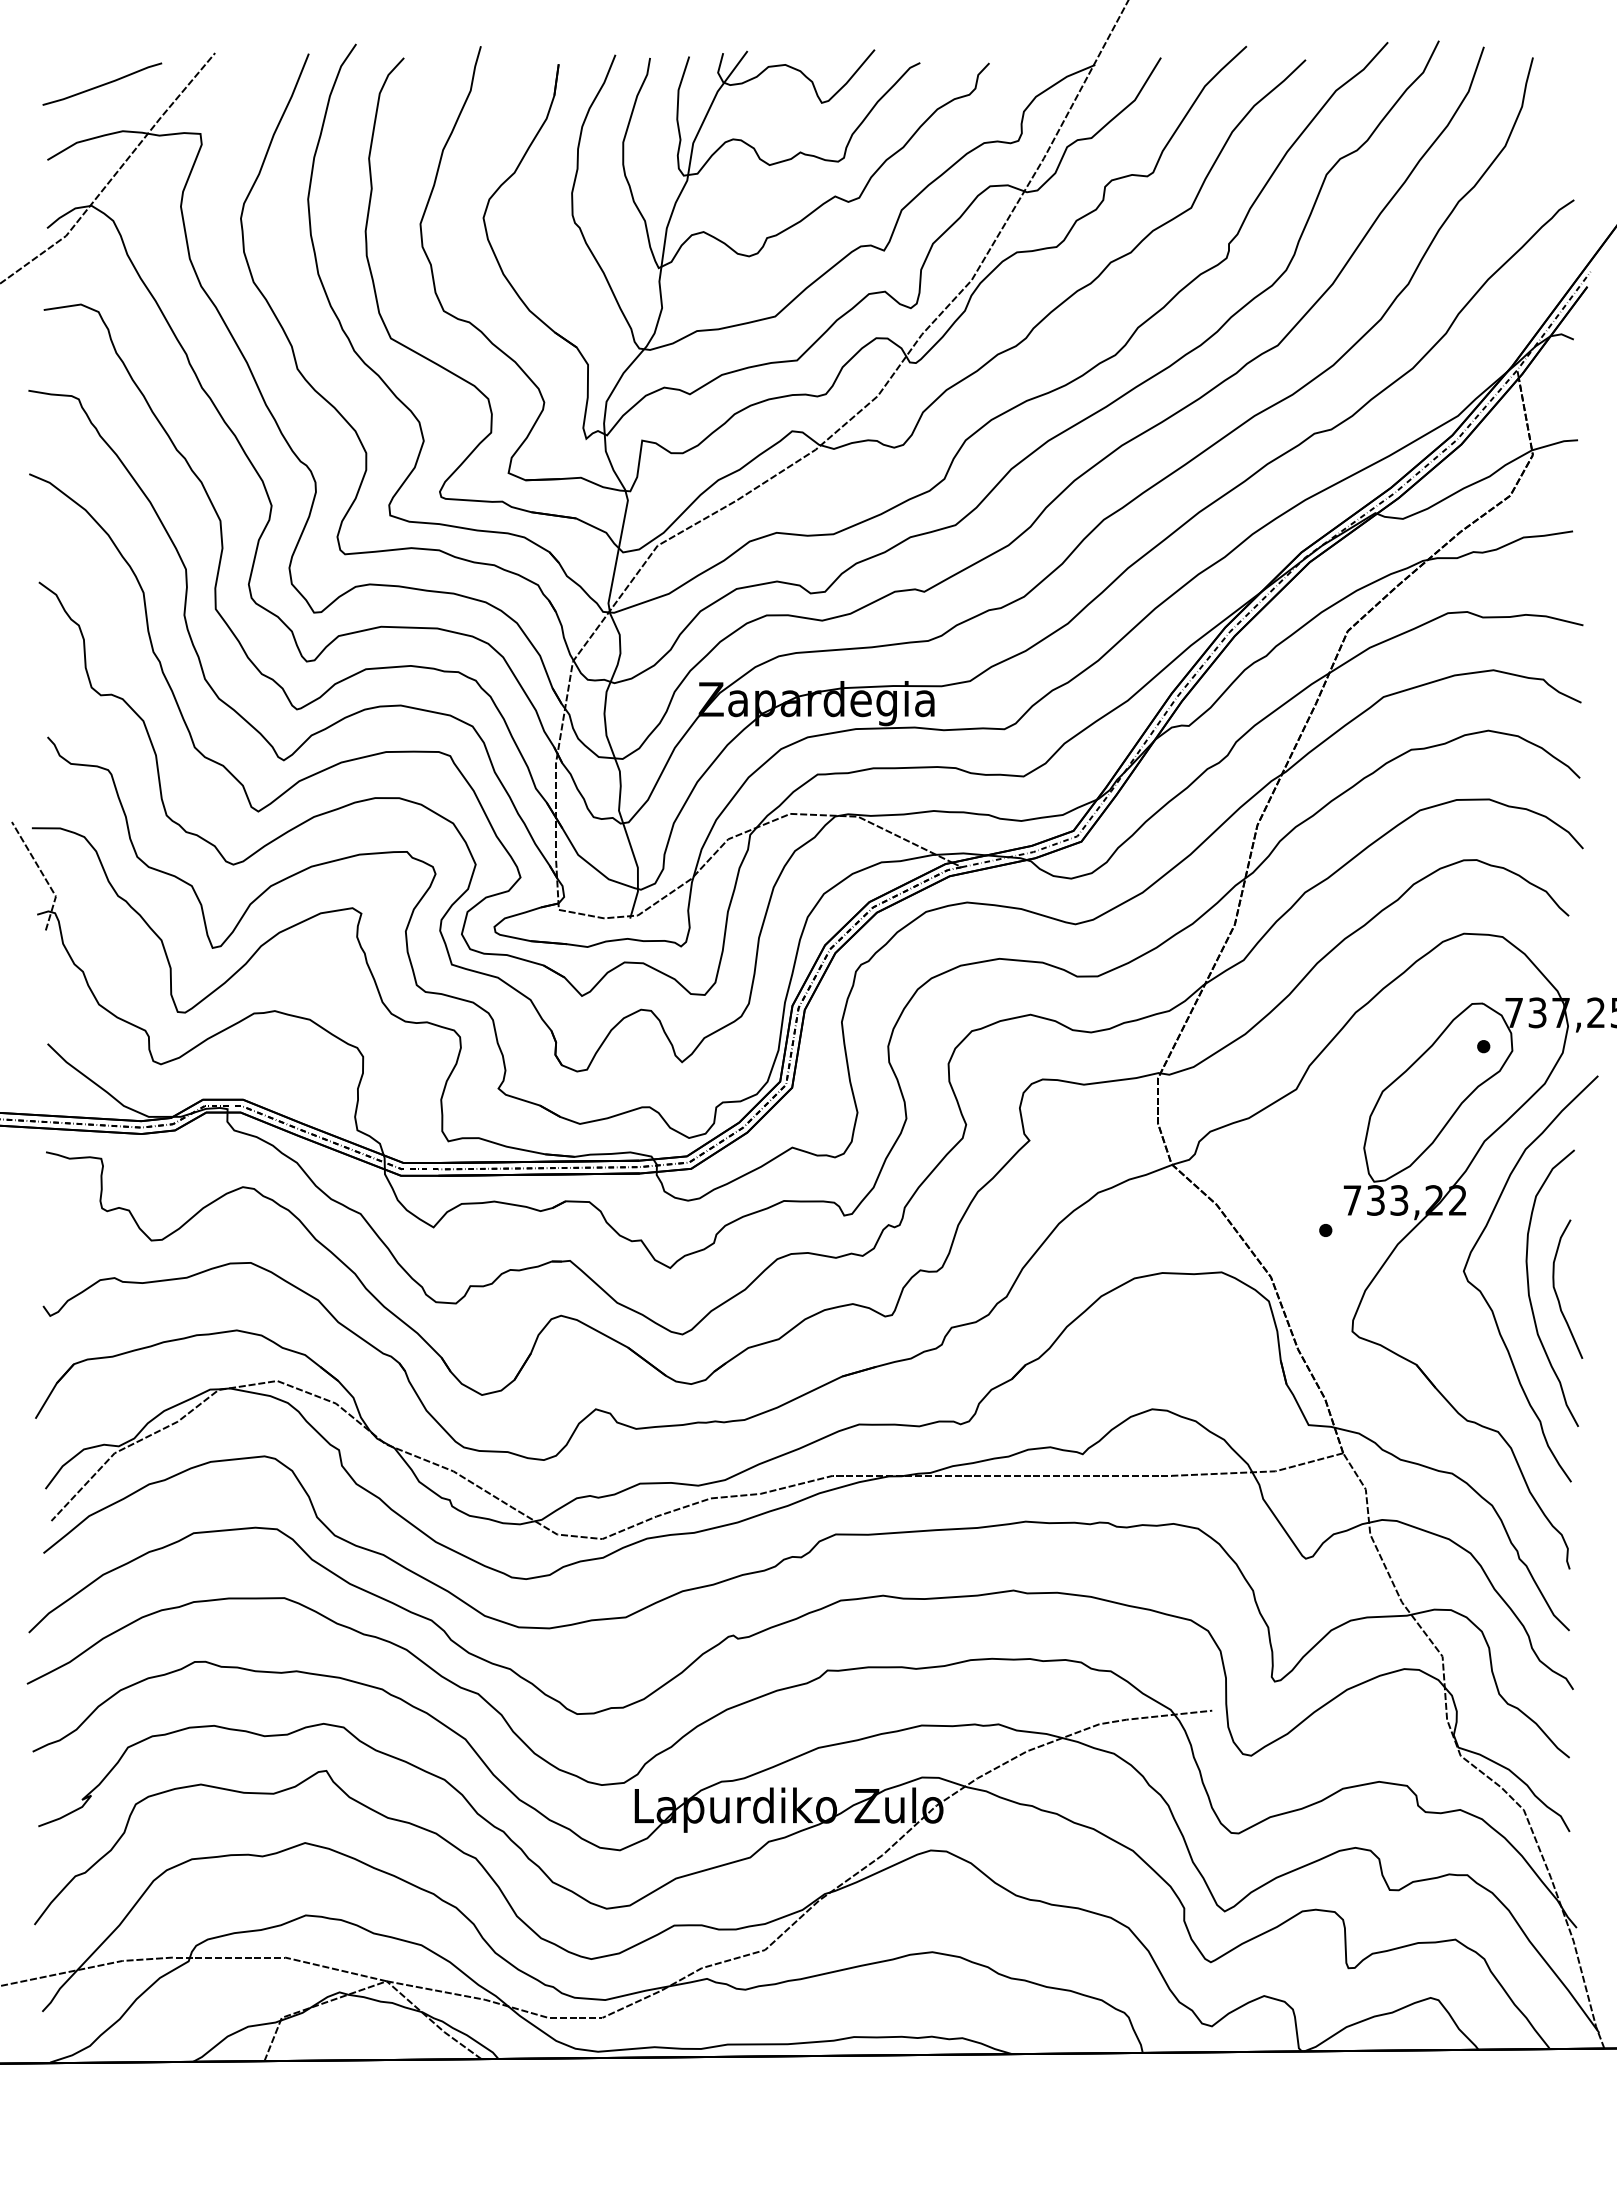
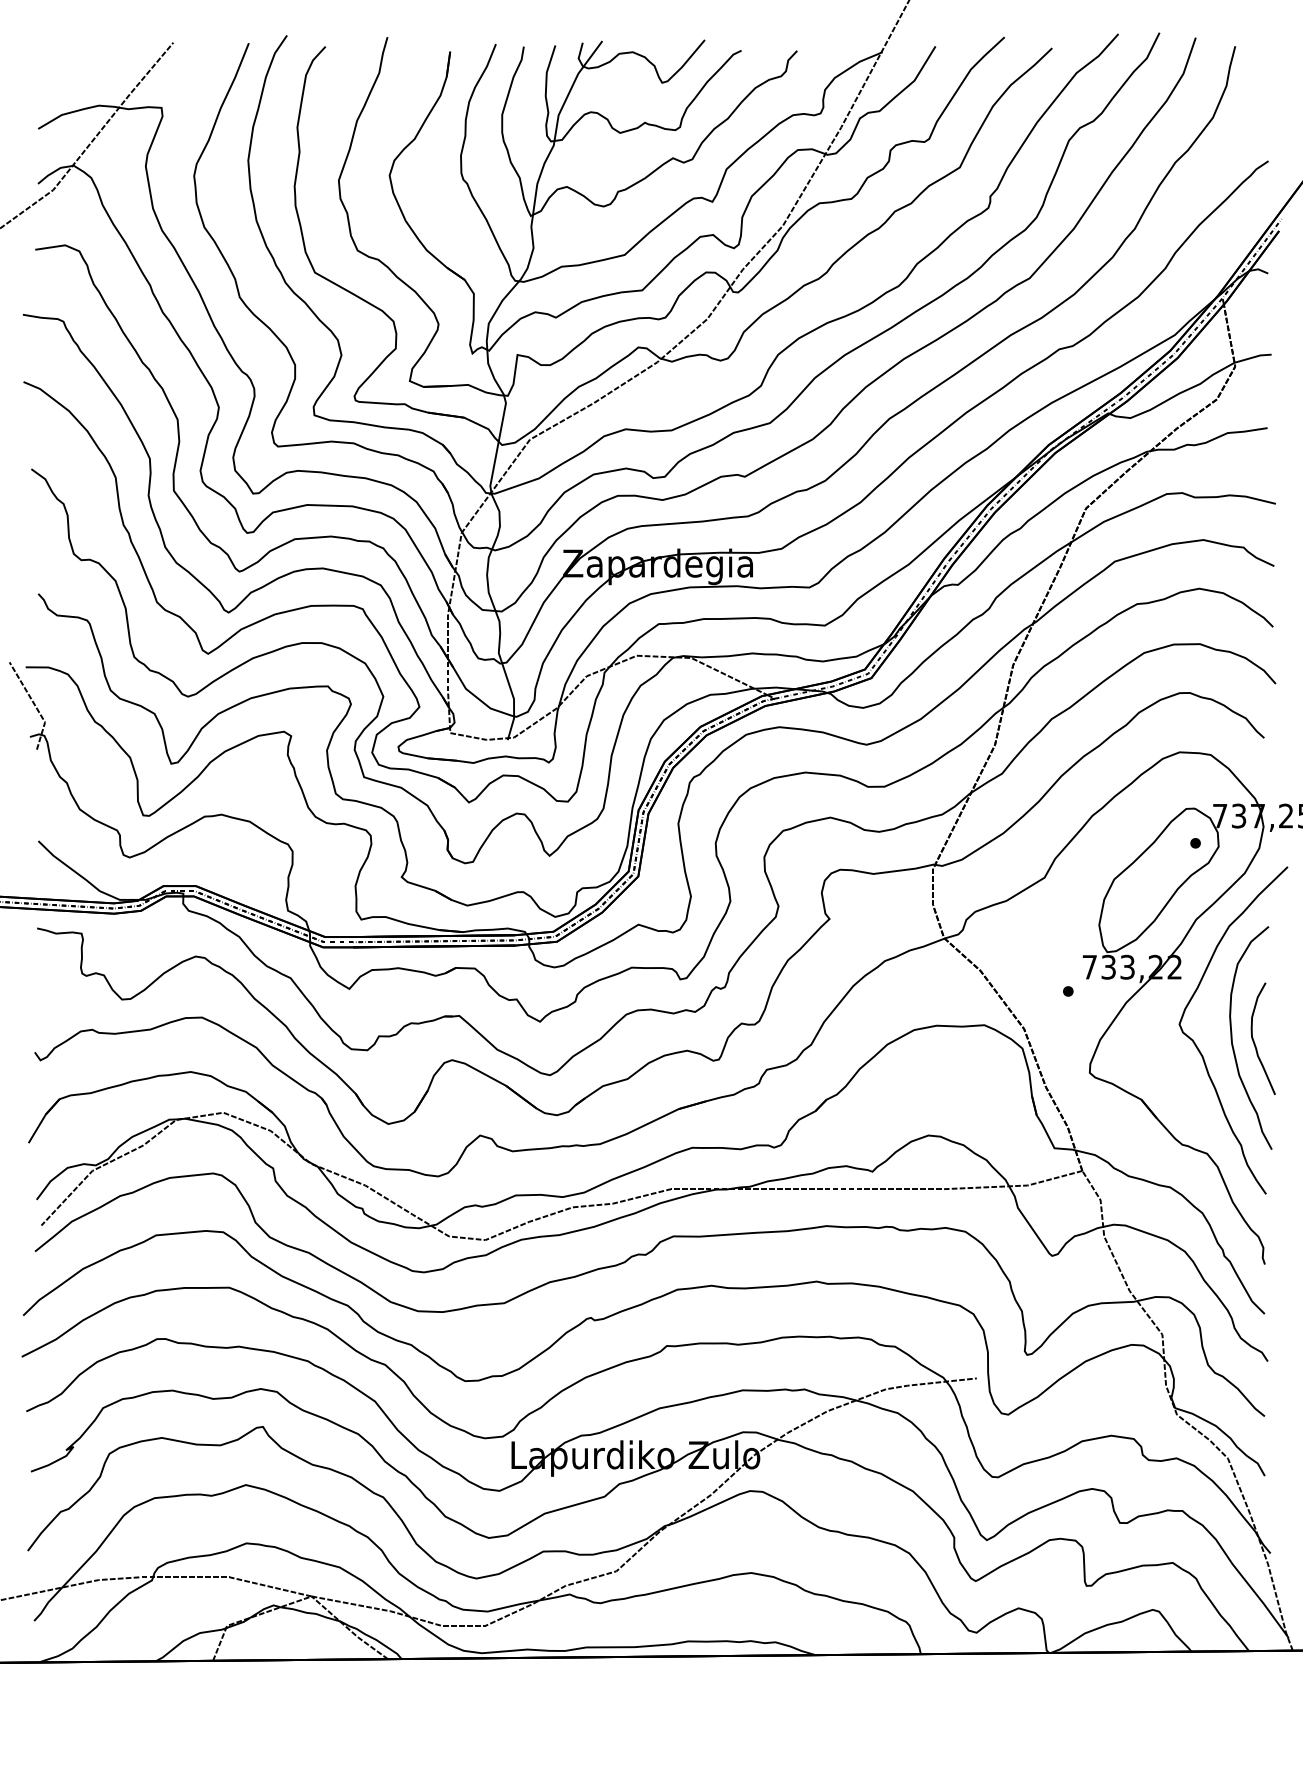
line: (103, 83) -> (83, 67), removed

